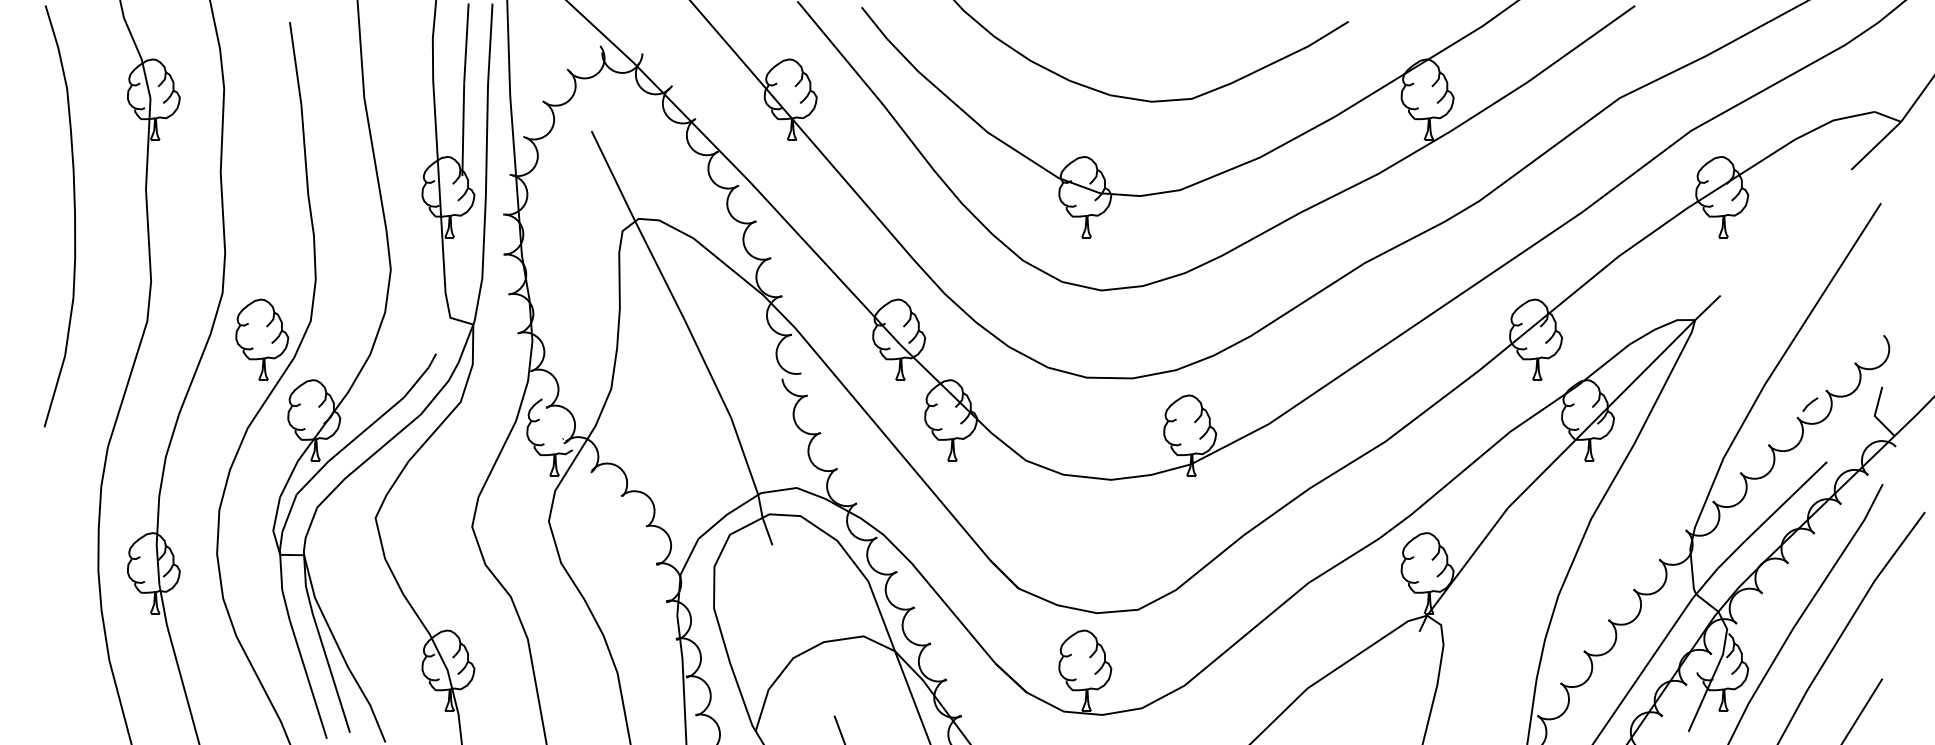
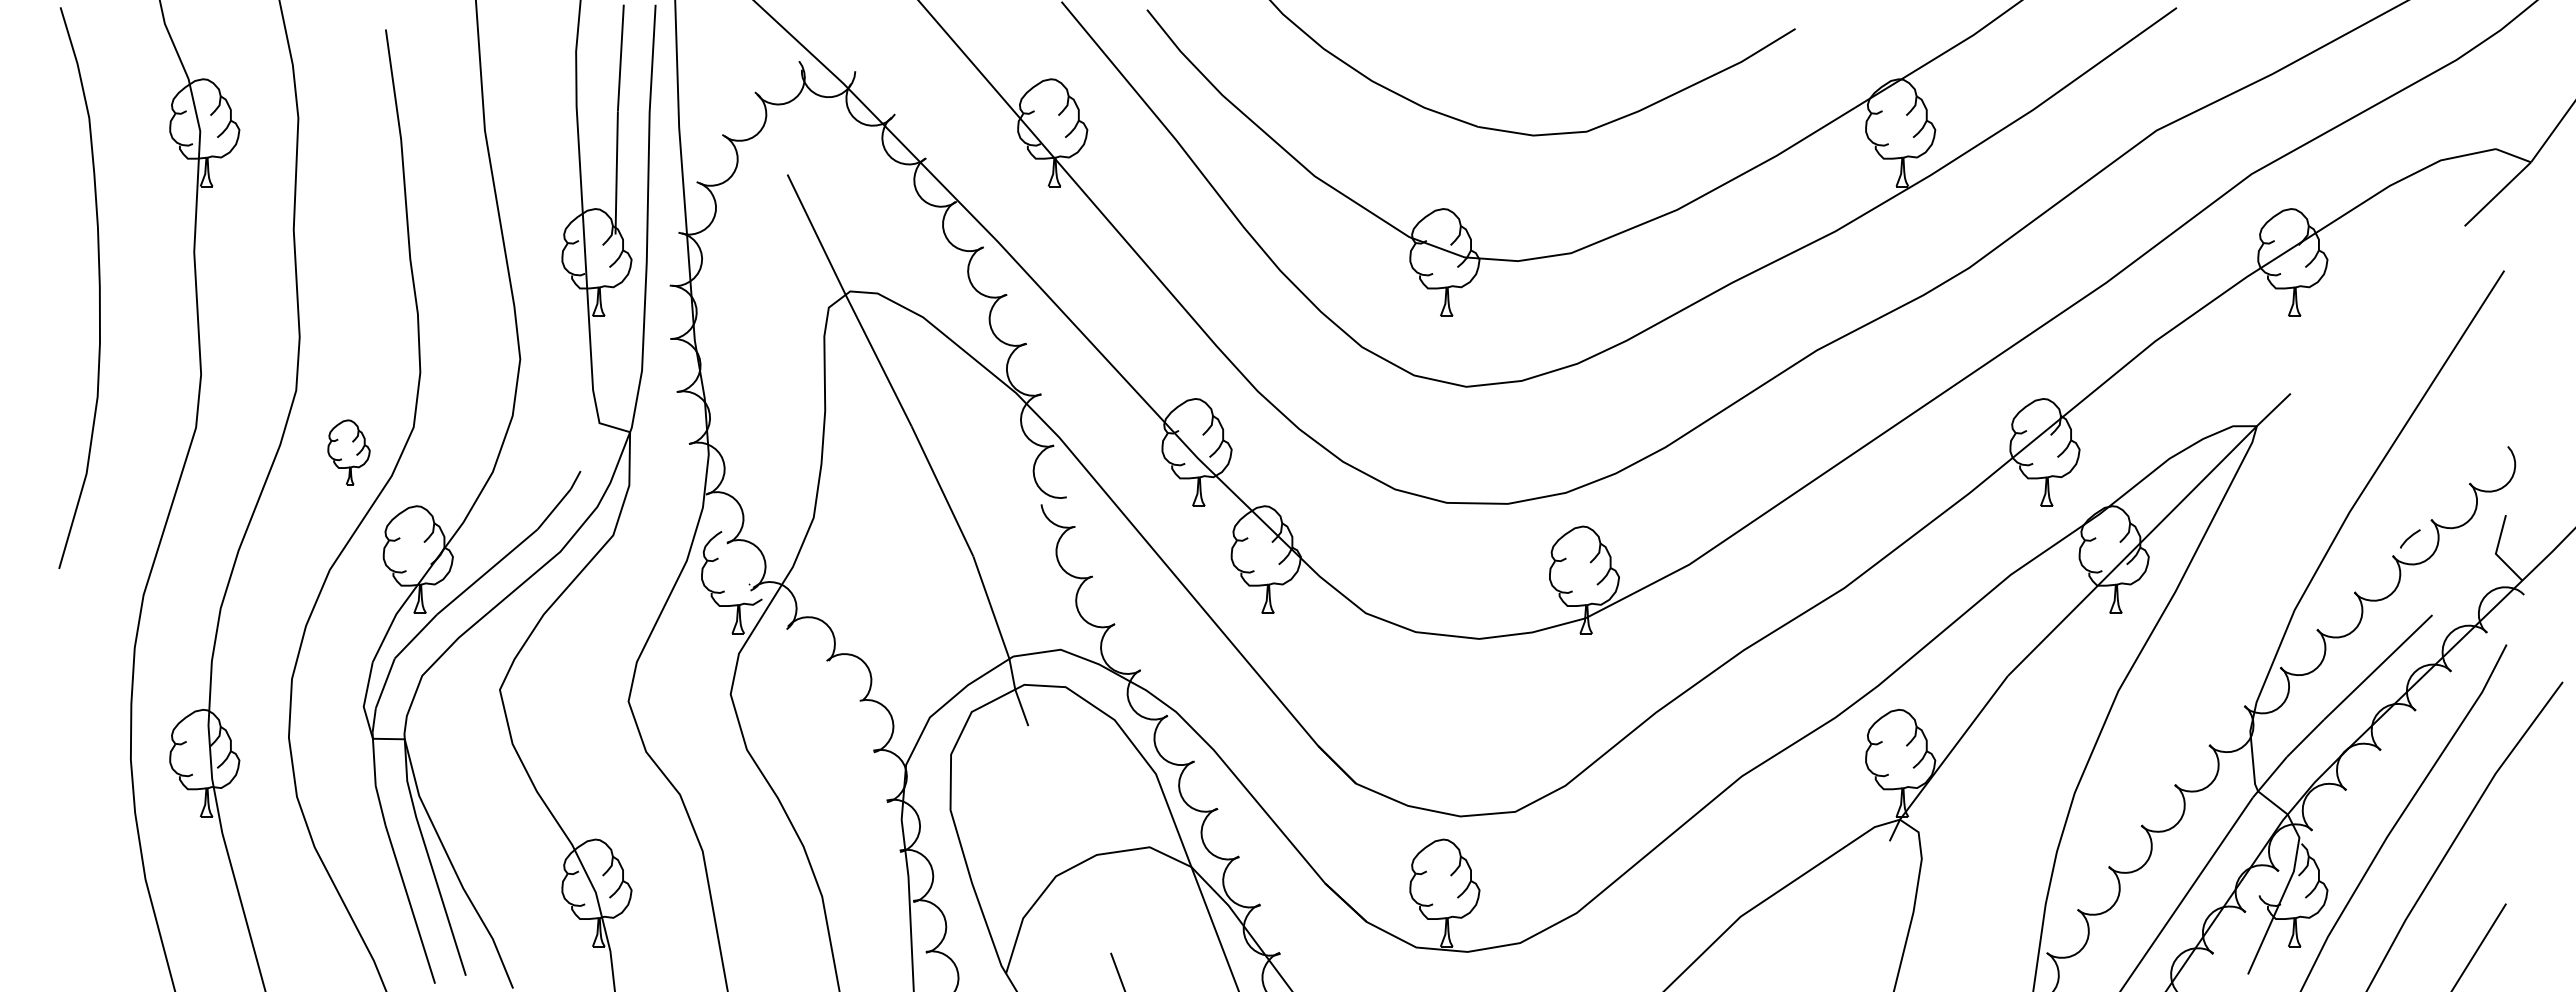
part: (261, 339) -> (348, 452), size x0.6

